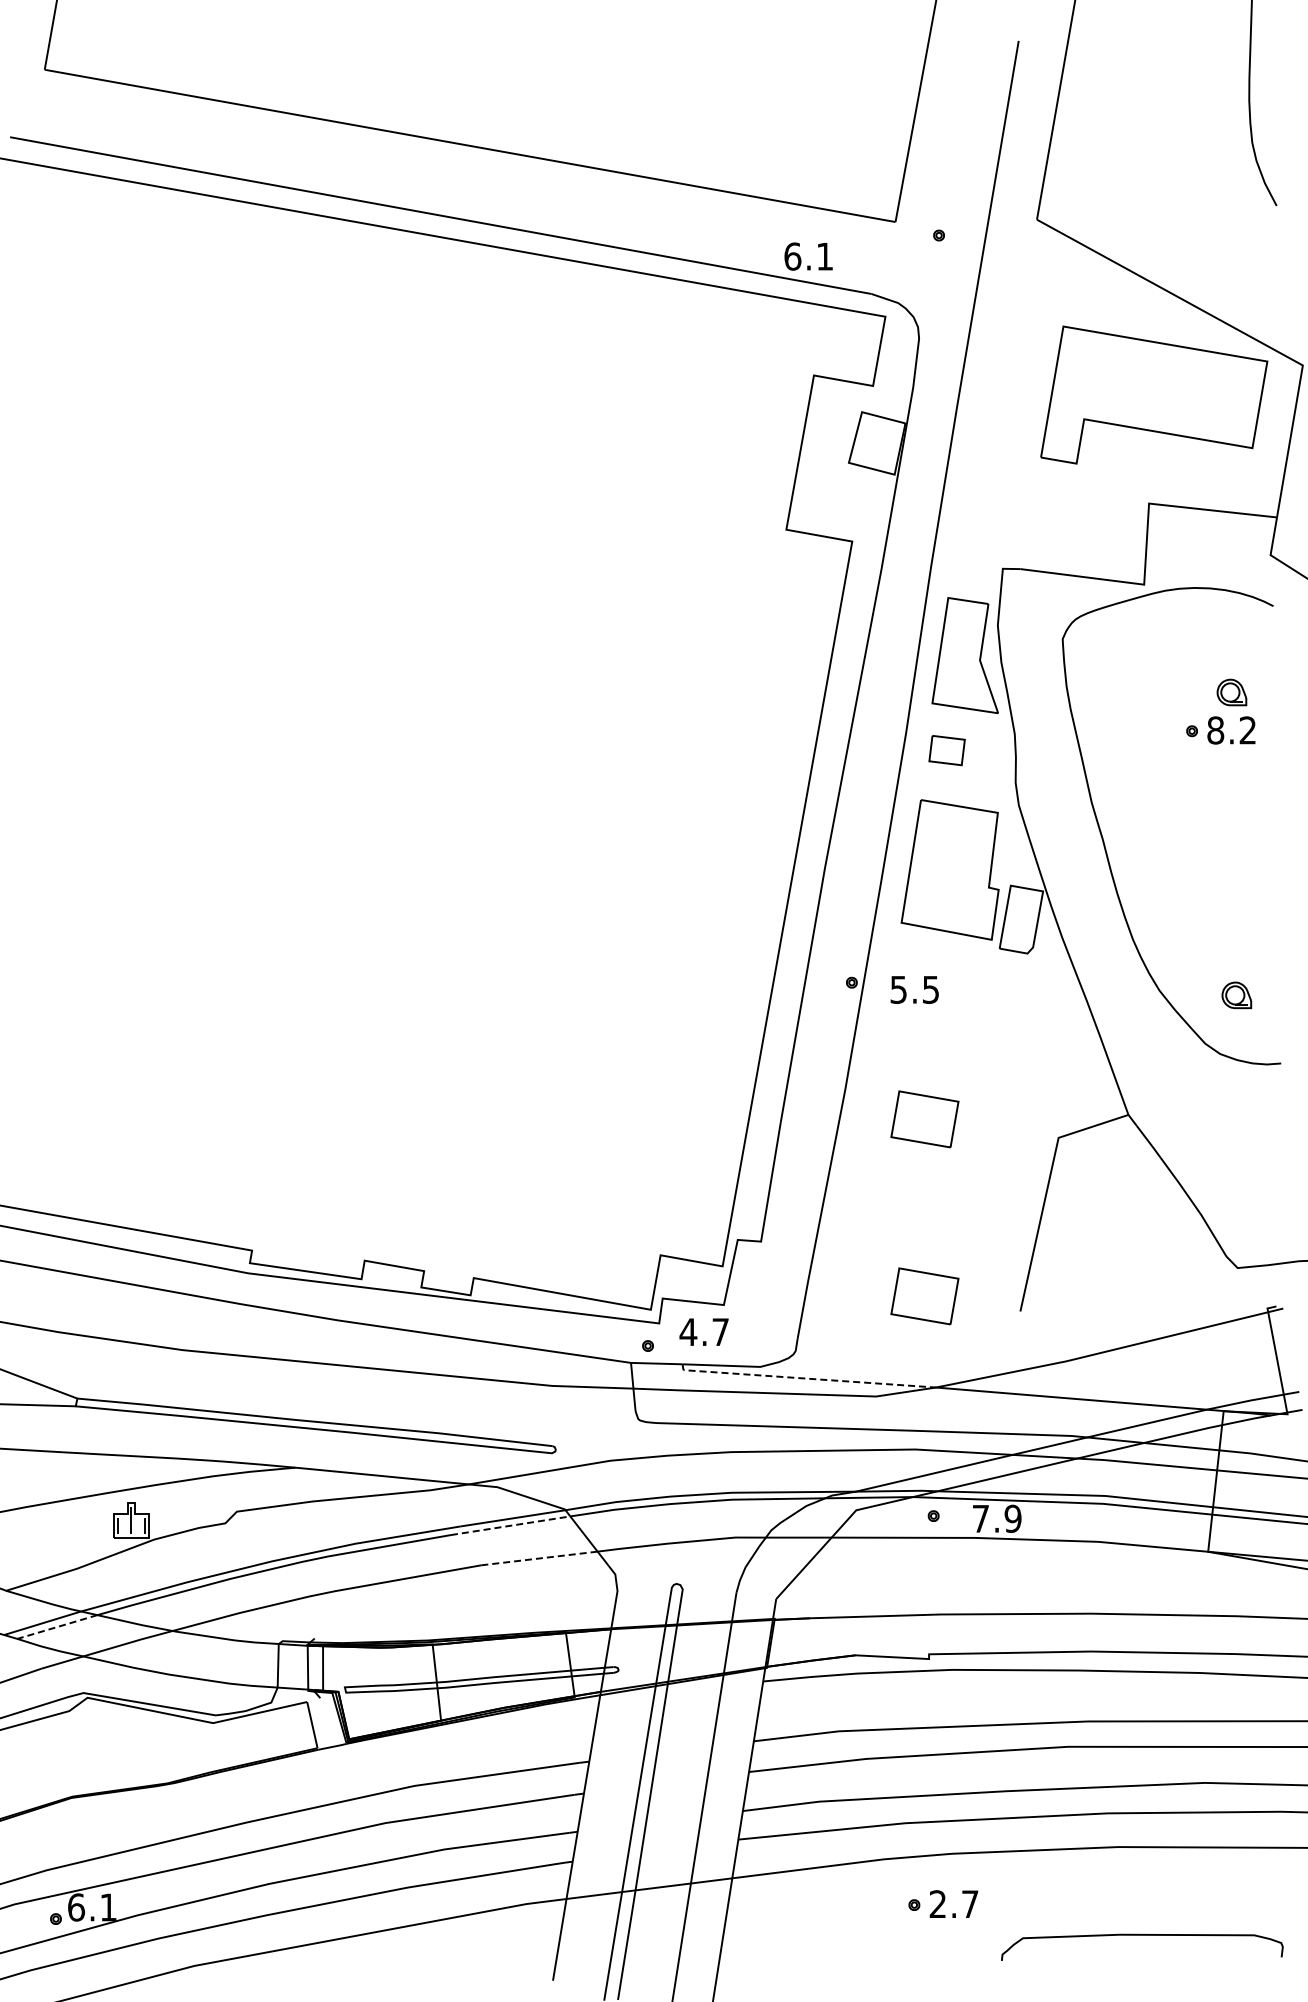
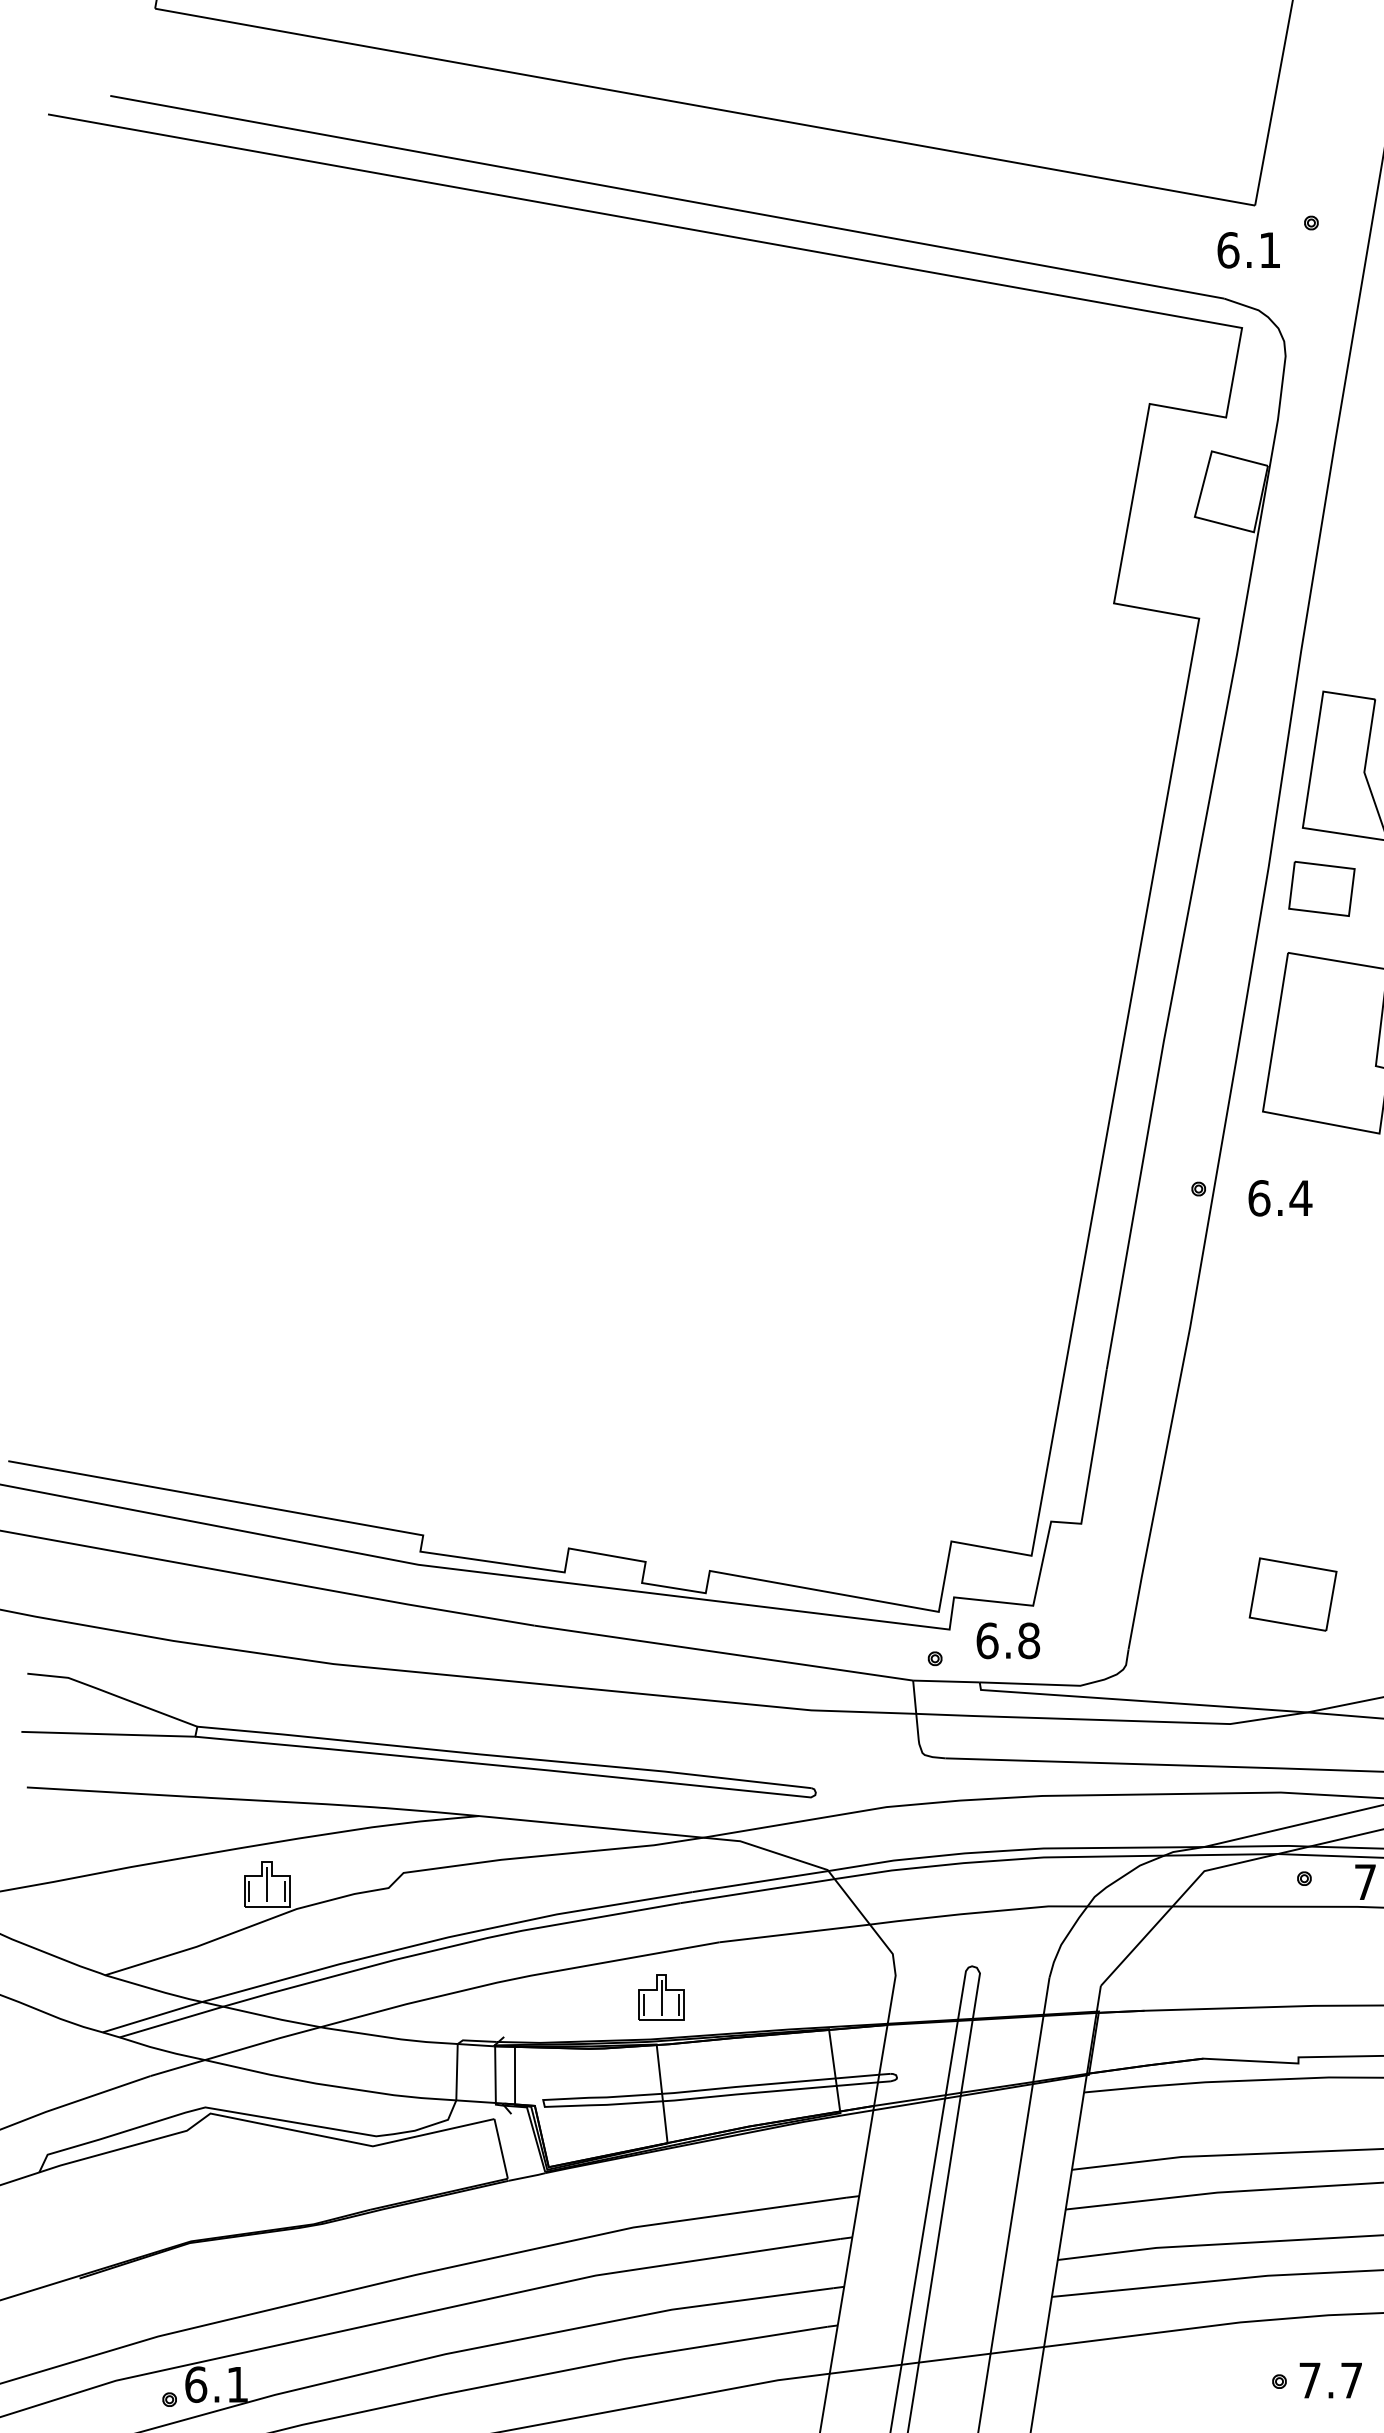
text: (808, 256) -> (1248, 250), moved
part: (946, 750) -> (1321, 888), size x1.43
text: (914, 989) -> (1279, 1197), 5.5 -> 6.4
part: (924, 1119) -> (1292, 1365), removed
text: (704, 1332) -> (1008, 1641), 4.7 -> 6.8
line: (806, 1378) -> (1140, 1700), dashed -> solid
line: (511, 1525) -> (758, 1890), dashed -> solid
line: (539, 1558) -> (794, 1933), dashed -> solid
part: (436, 1608) -> (661, 1998), added
line: (57, 1627) -> (171, 2022), dashed -> solid
text: (937, 1903) -> (1309, 2379), 2.7 -> 7.7

